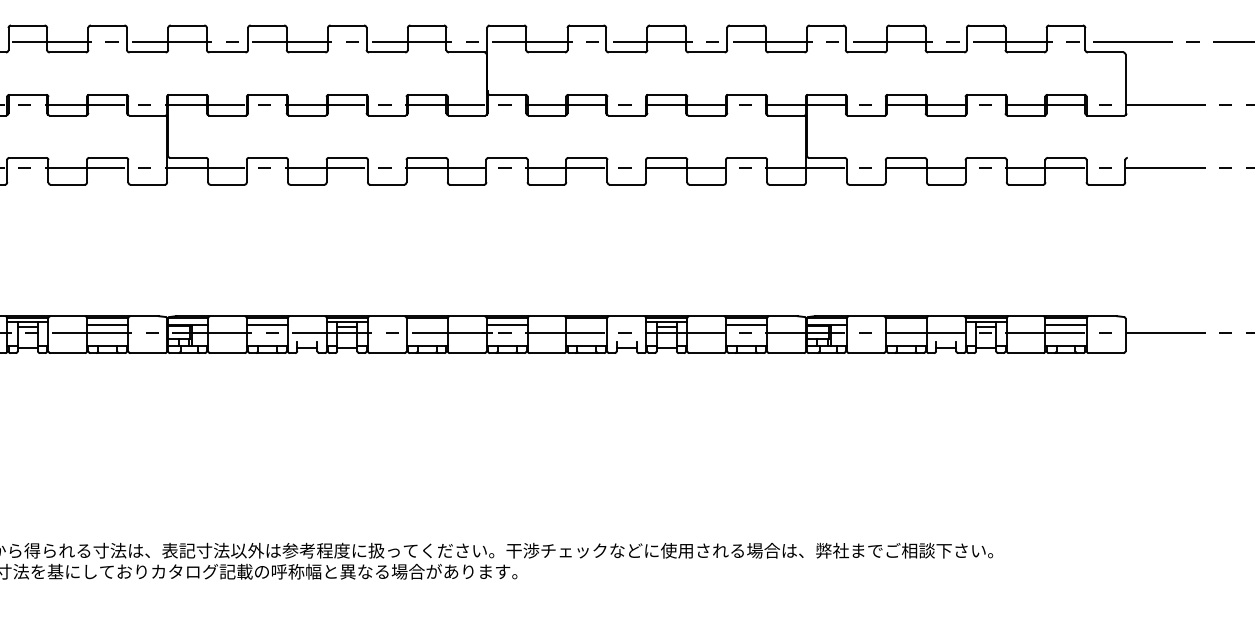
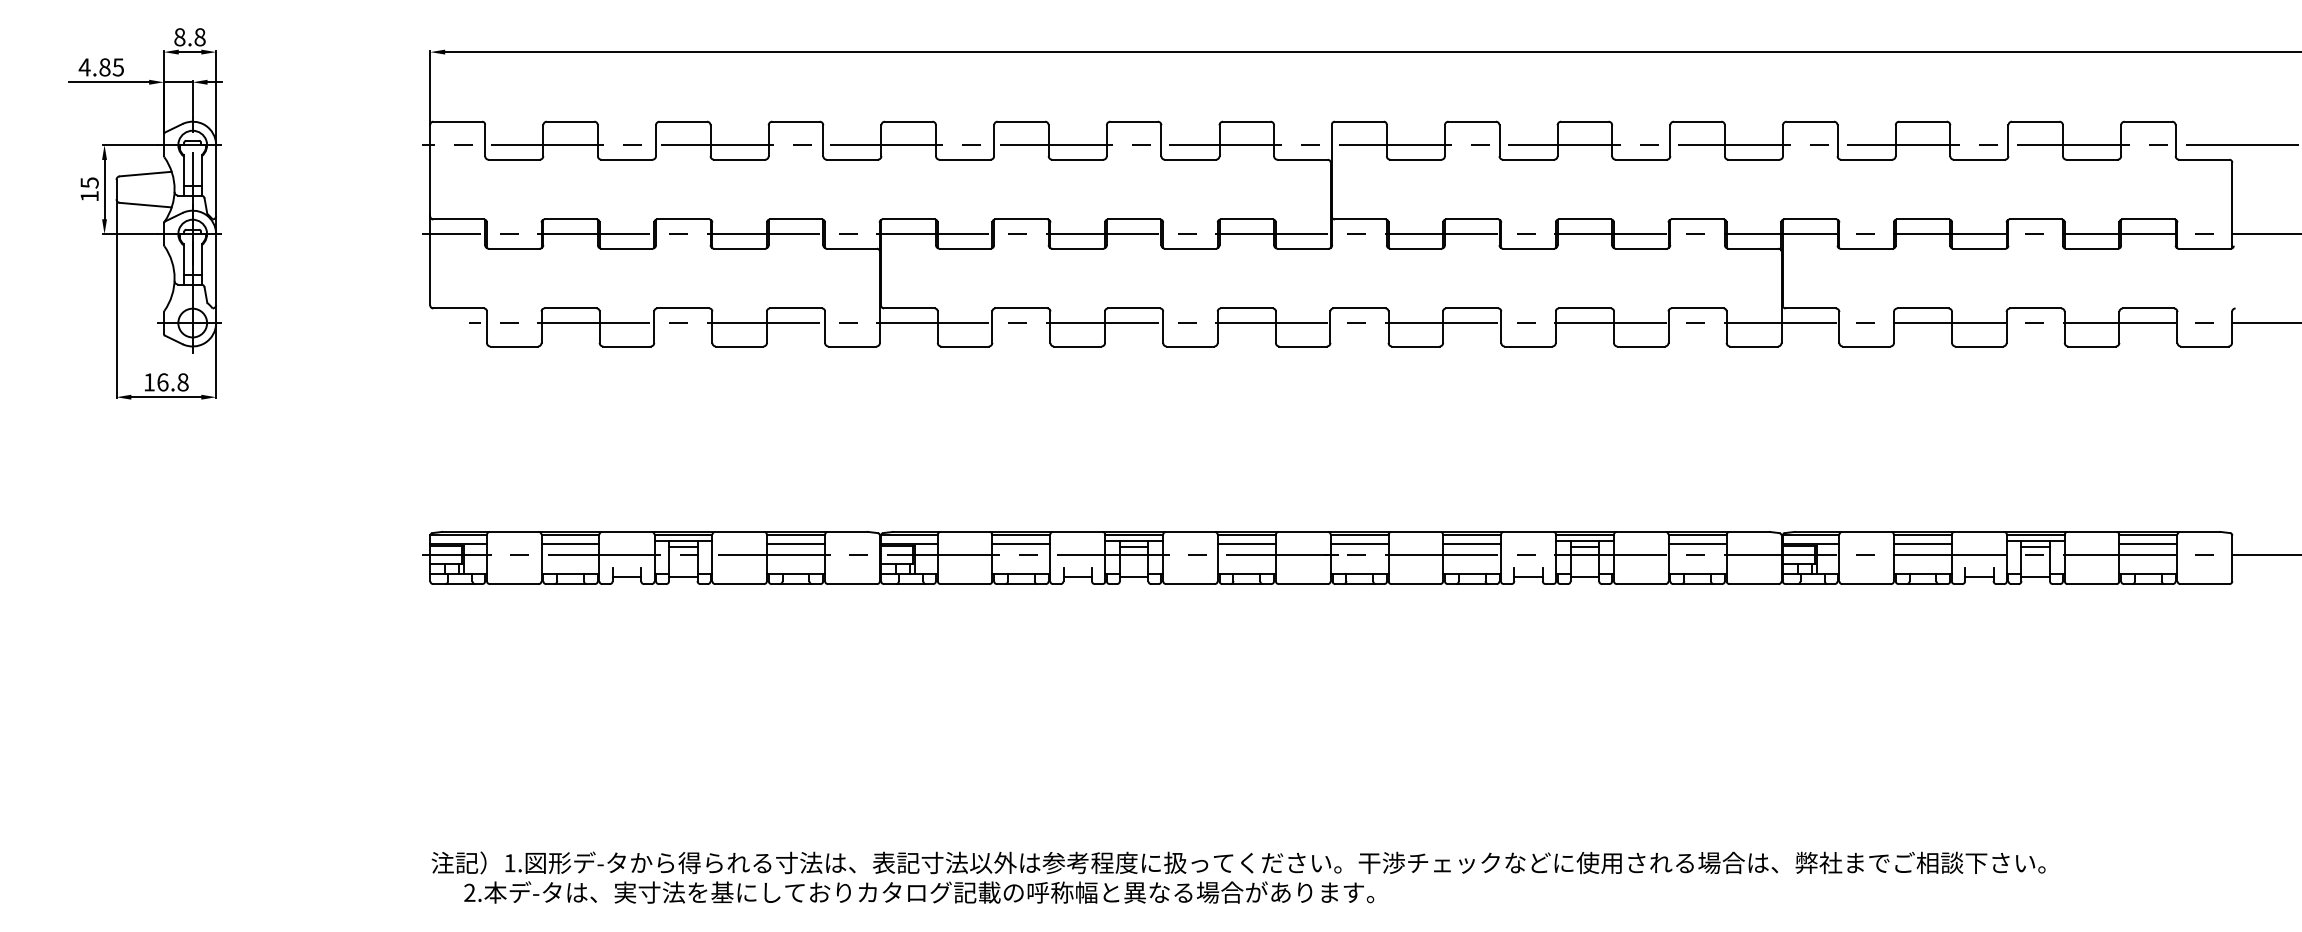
line: (426, 324) -> (1246, 543), added
line: (586, 324) -> (1471, 543), added
line: (905, 324) -> (1922, 543), added

